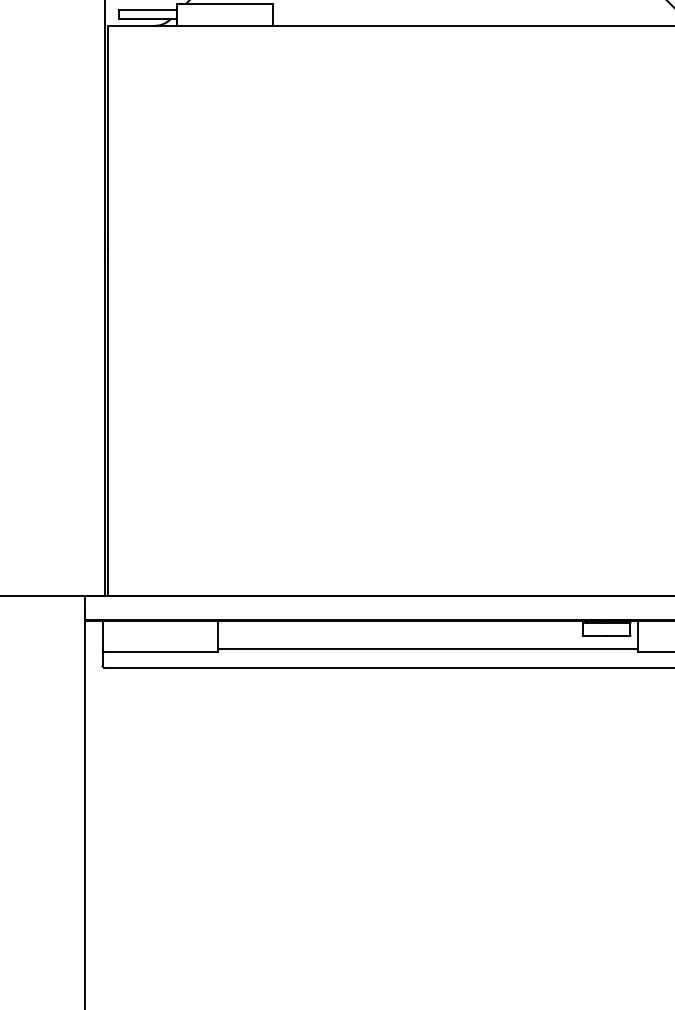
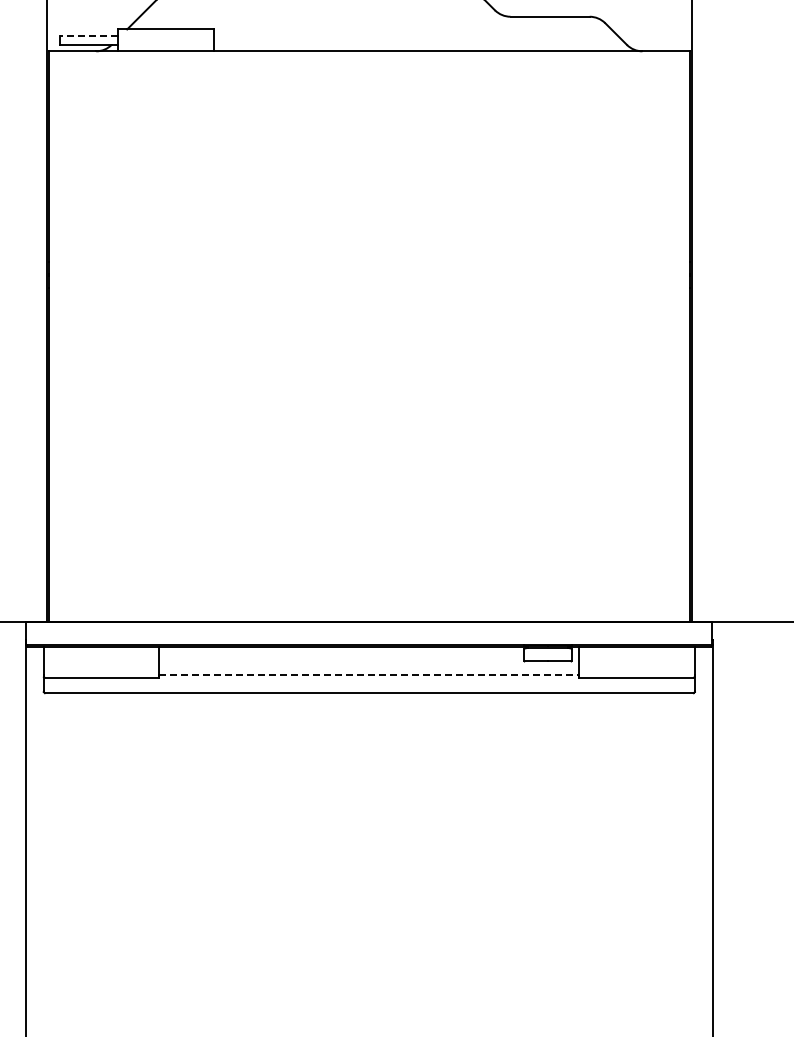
line: (148, 9) -> (89, 35), solid -> dashed
line: (428, 648) -> (369, 674), solid -> dashed

